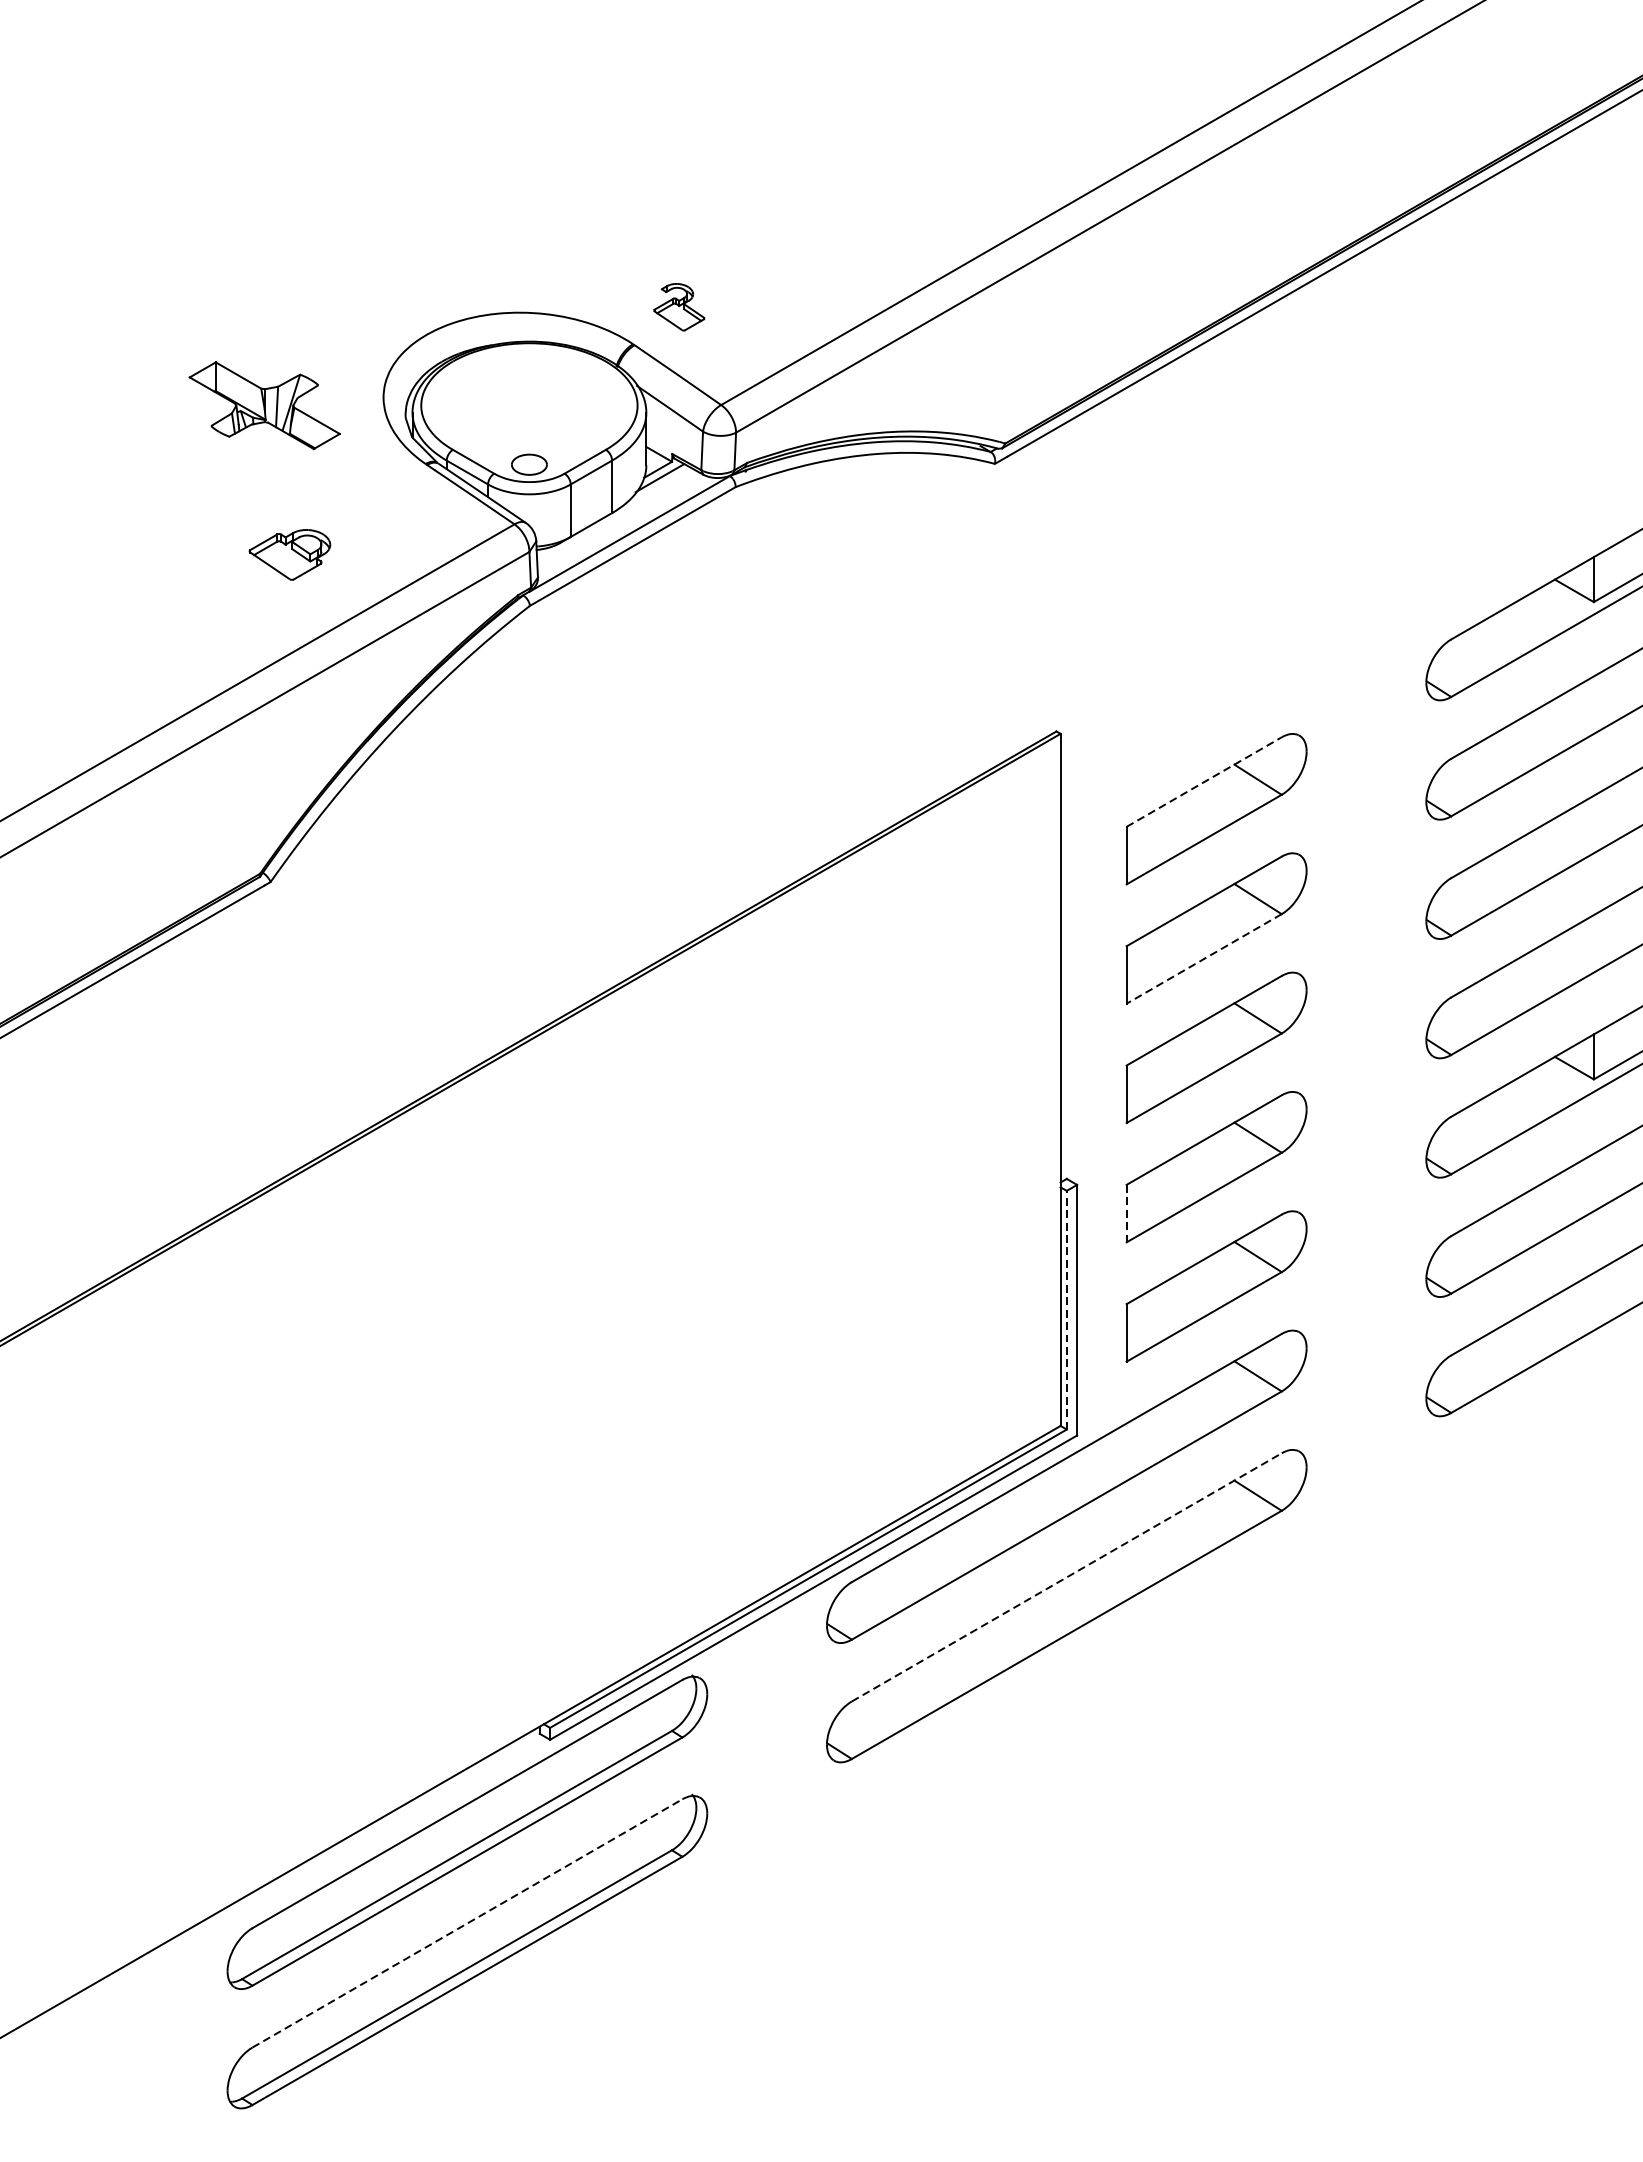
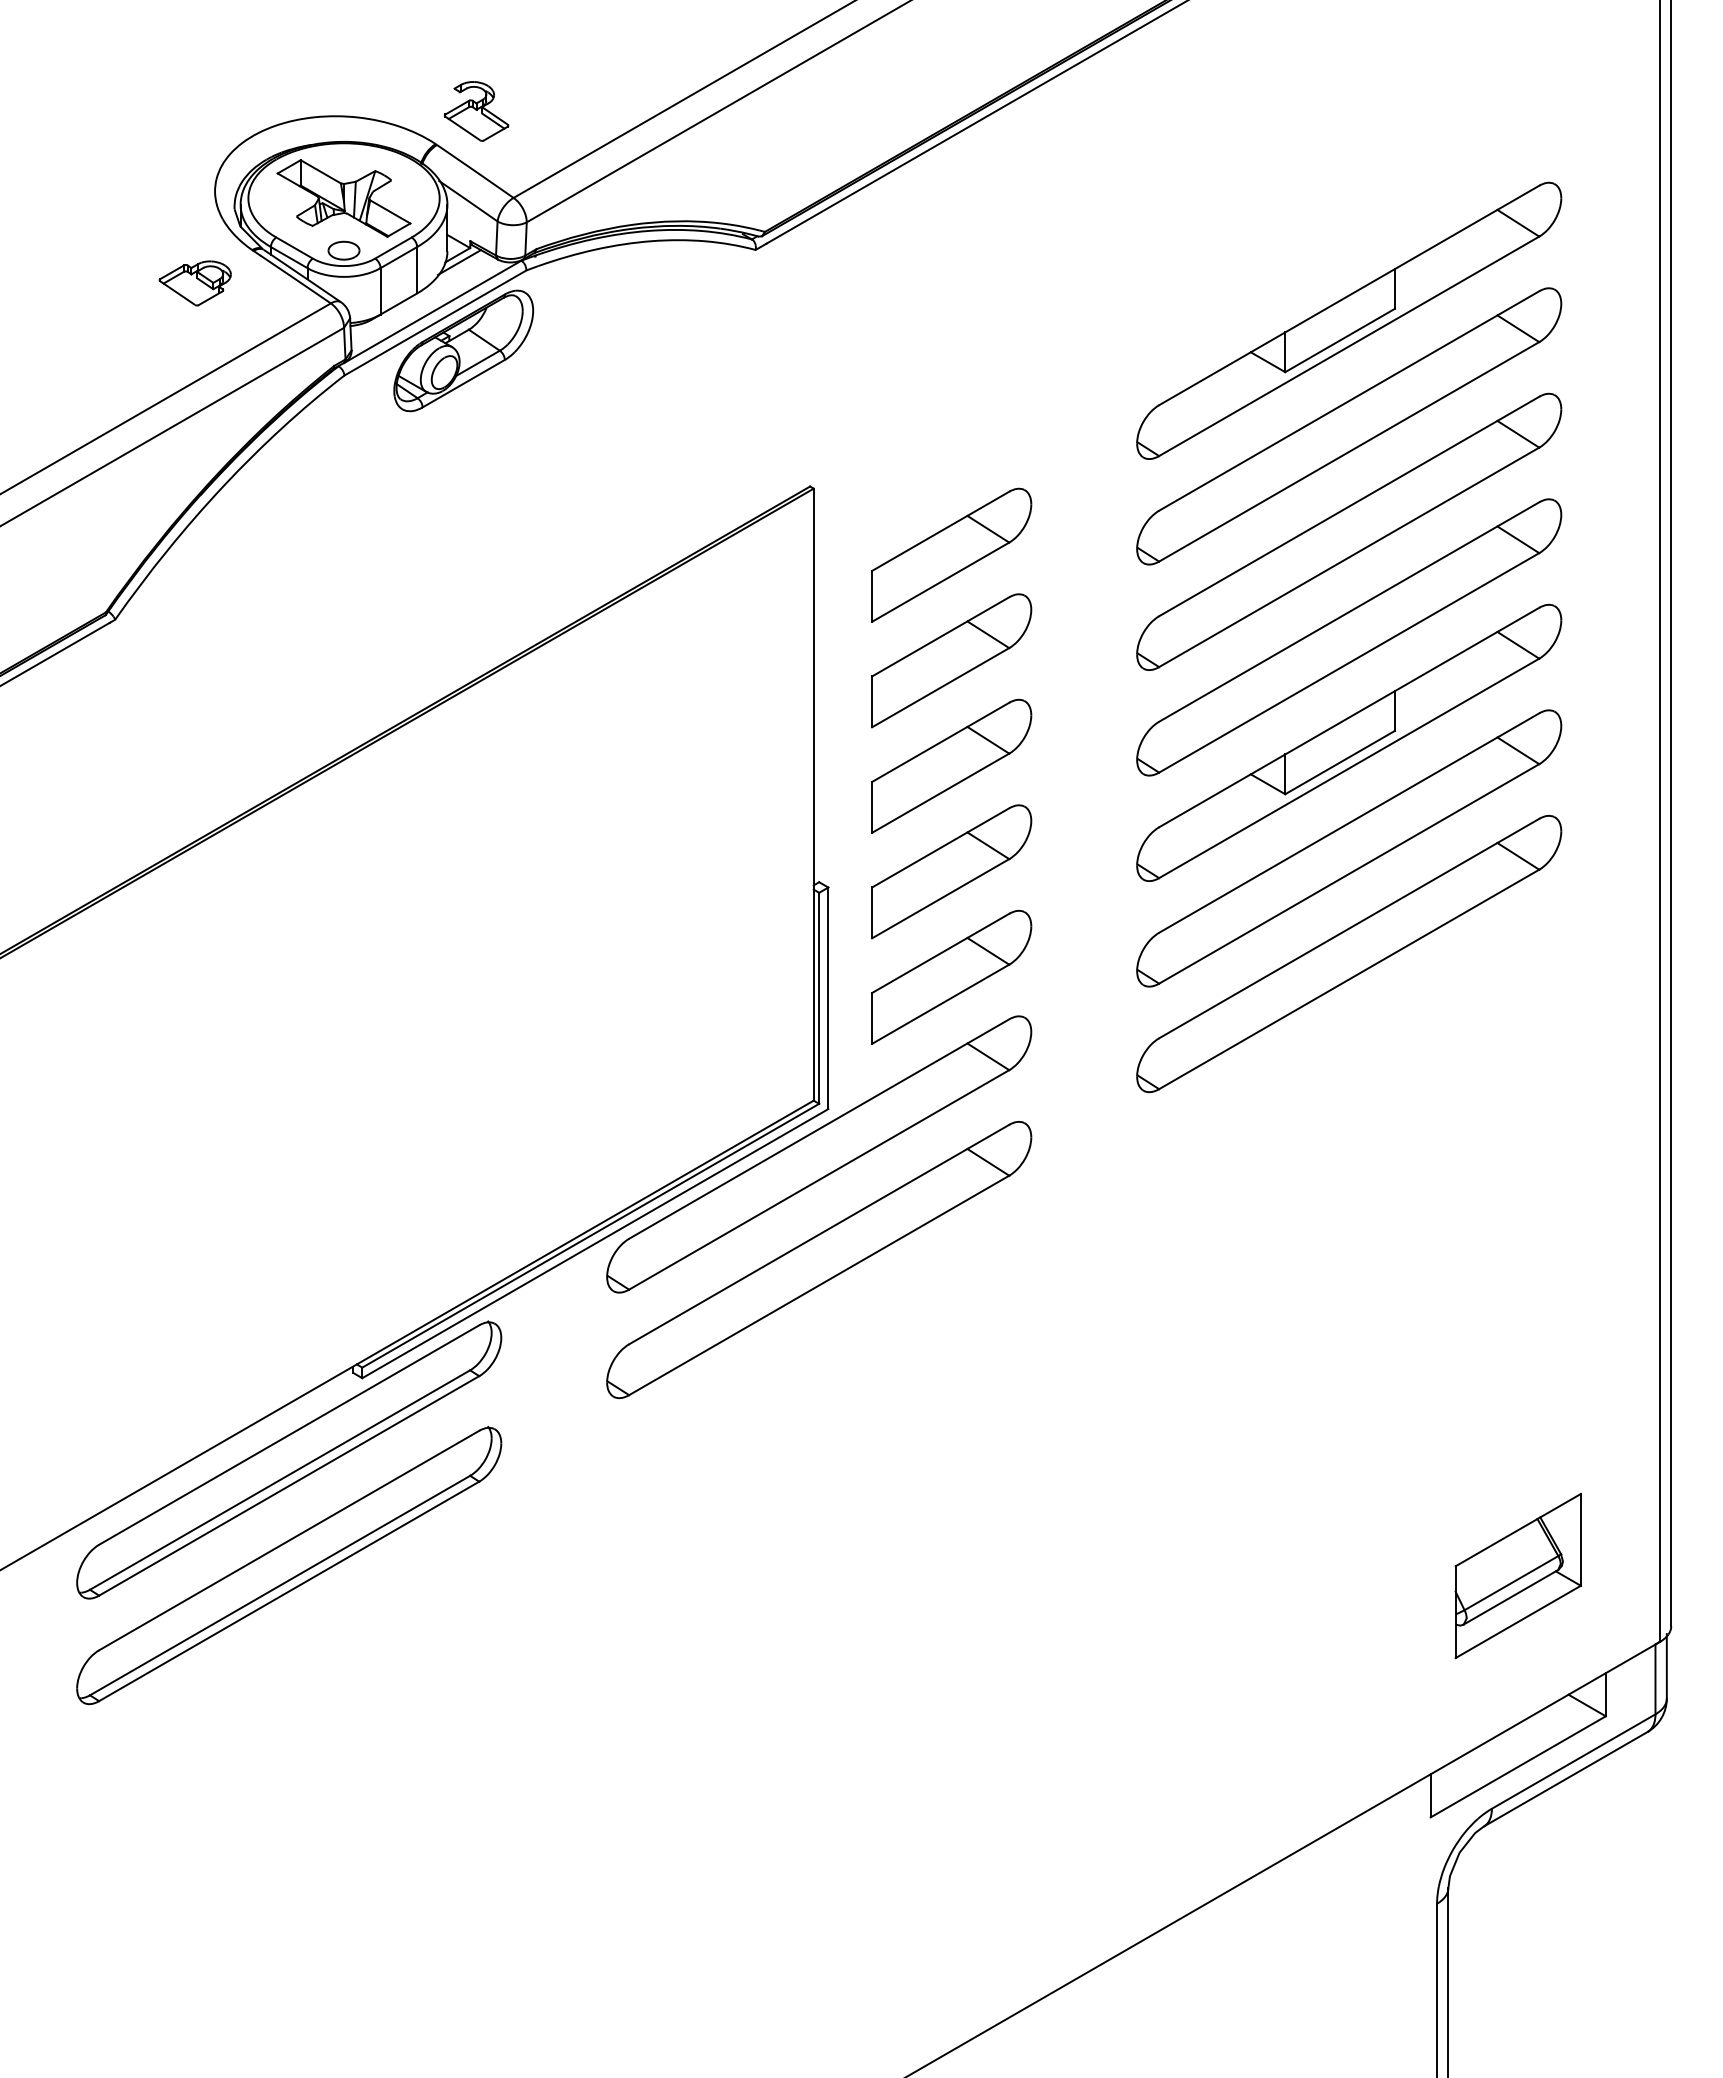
part: (679, 307) -> (476, 111), size x1.43
part: (264, 405) -> (343, 198), moved
part: (289, 554) -> (194, 283), moved
part: (664, 577) -> (463, 350), added
line: (1205, 782) -> (941, 531), dashed -> solid
line: (1203, 958) -> (940, 687), dashed -> solid
line: (1127, 1214) -> (872, 913), dashed -> solid
line: (1067, 1310) -> (819, 998), dashed -> solid
line: (1067, 1577) -> (819, 1234), dashed -> solid
line: (467, 1923) -> (289, 1540), dashed -> solid

